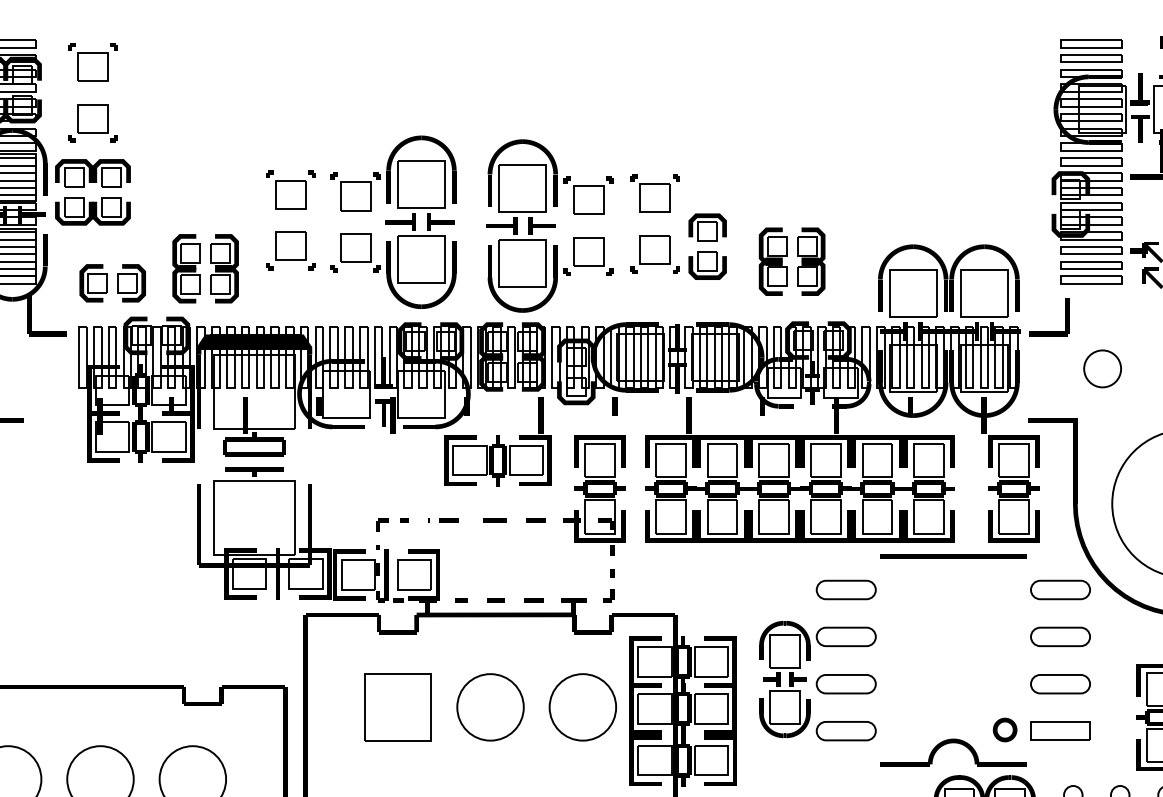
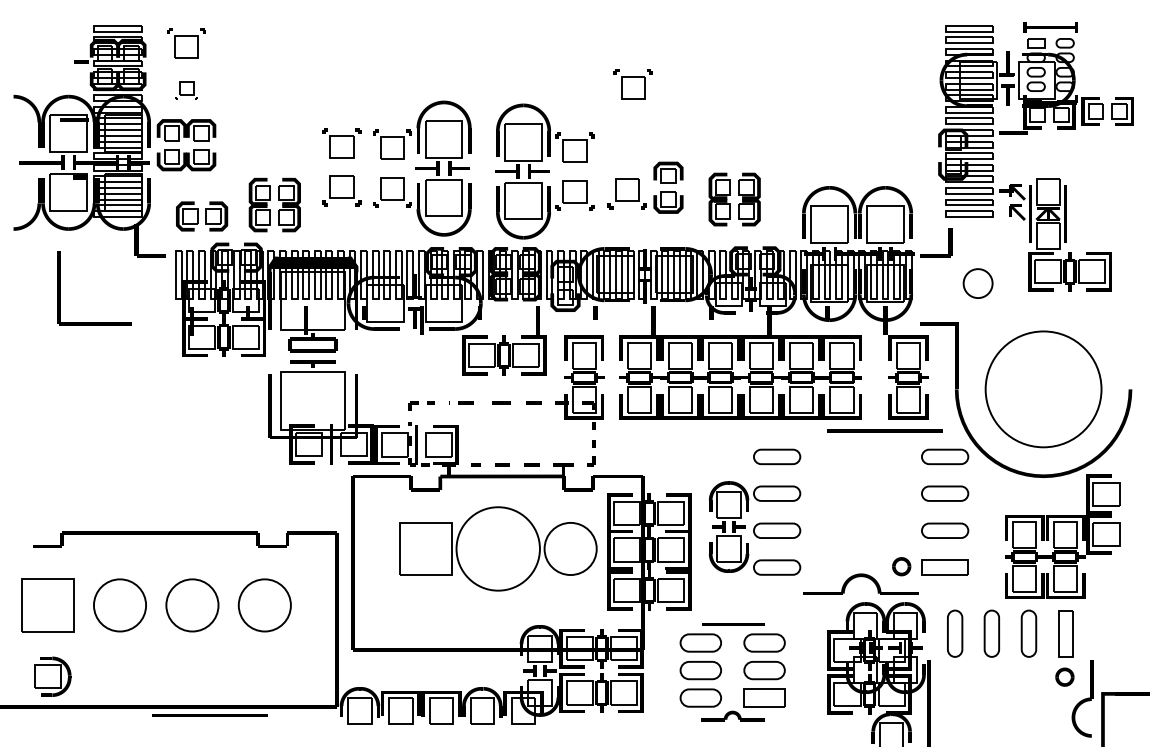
part: (92, 122) -> (186, 90), size x0.6
part: (654, 194) -> (632, 84), moved
line: (952, 556) -> (884, 430), moved
circle: (490, 706) -> (498, 548), size x1.6

